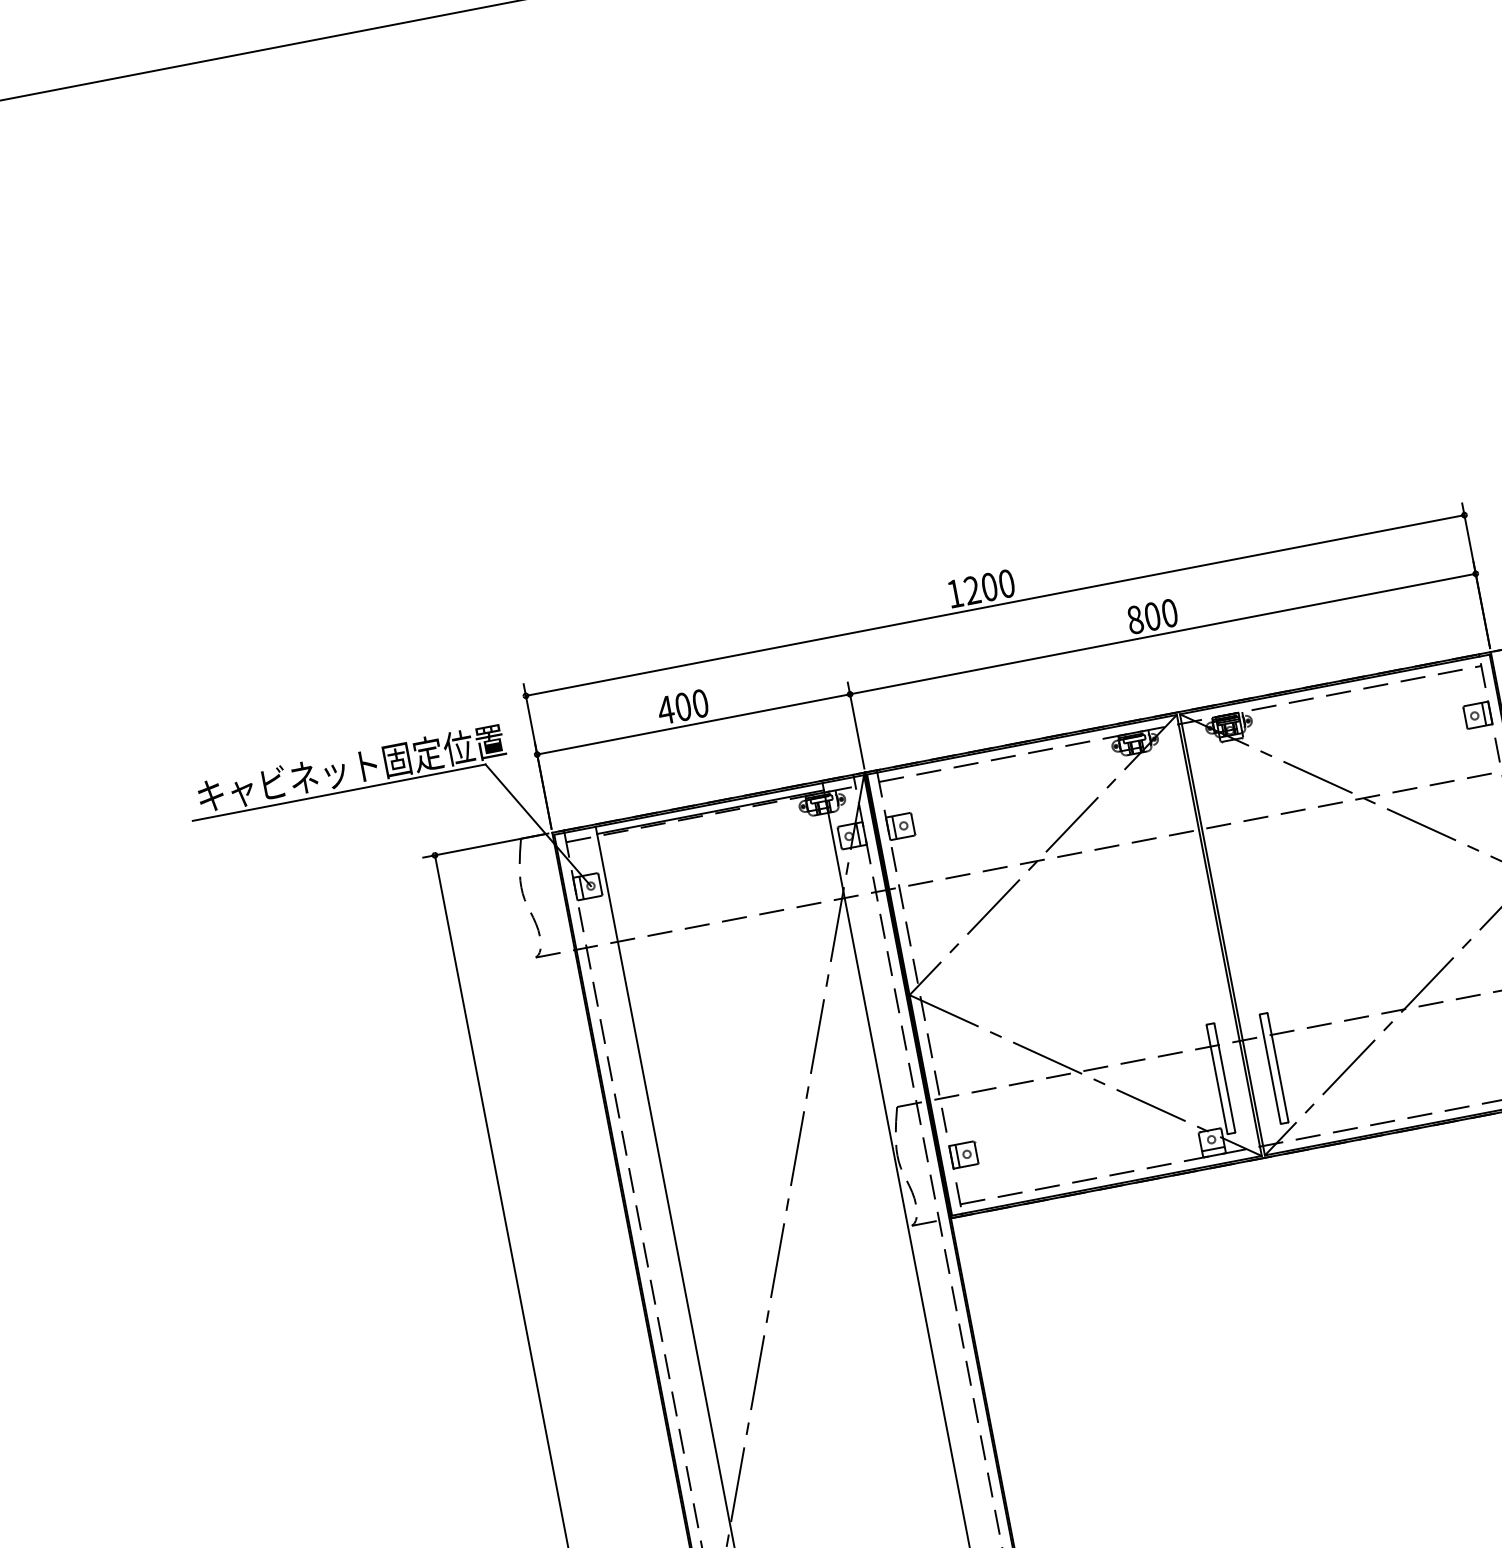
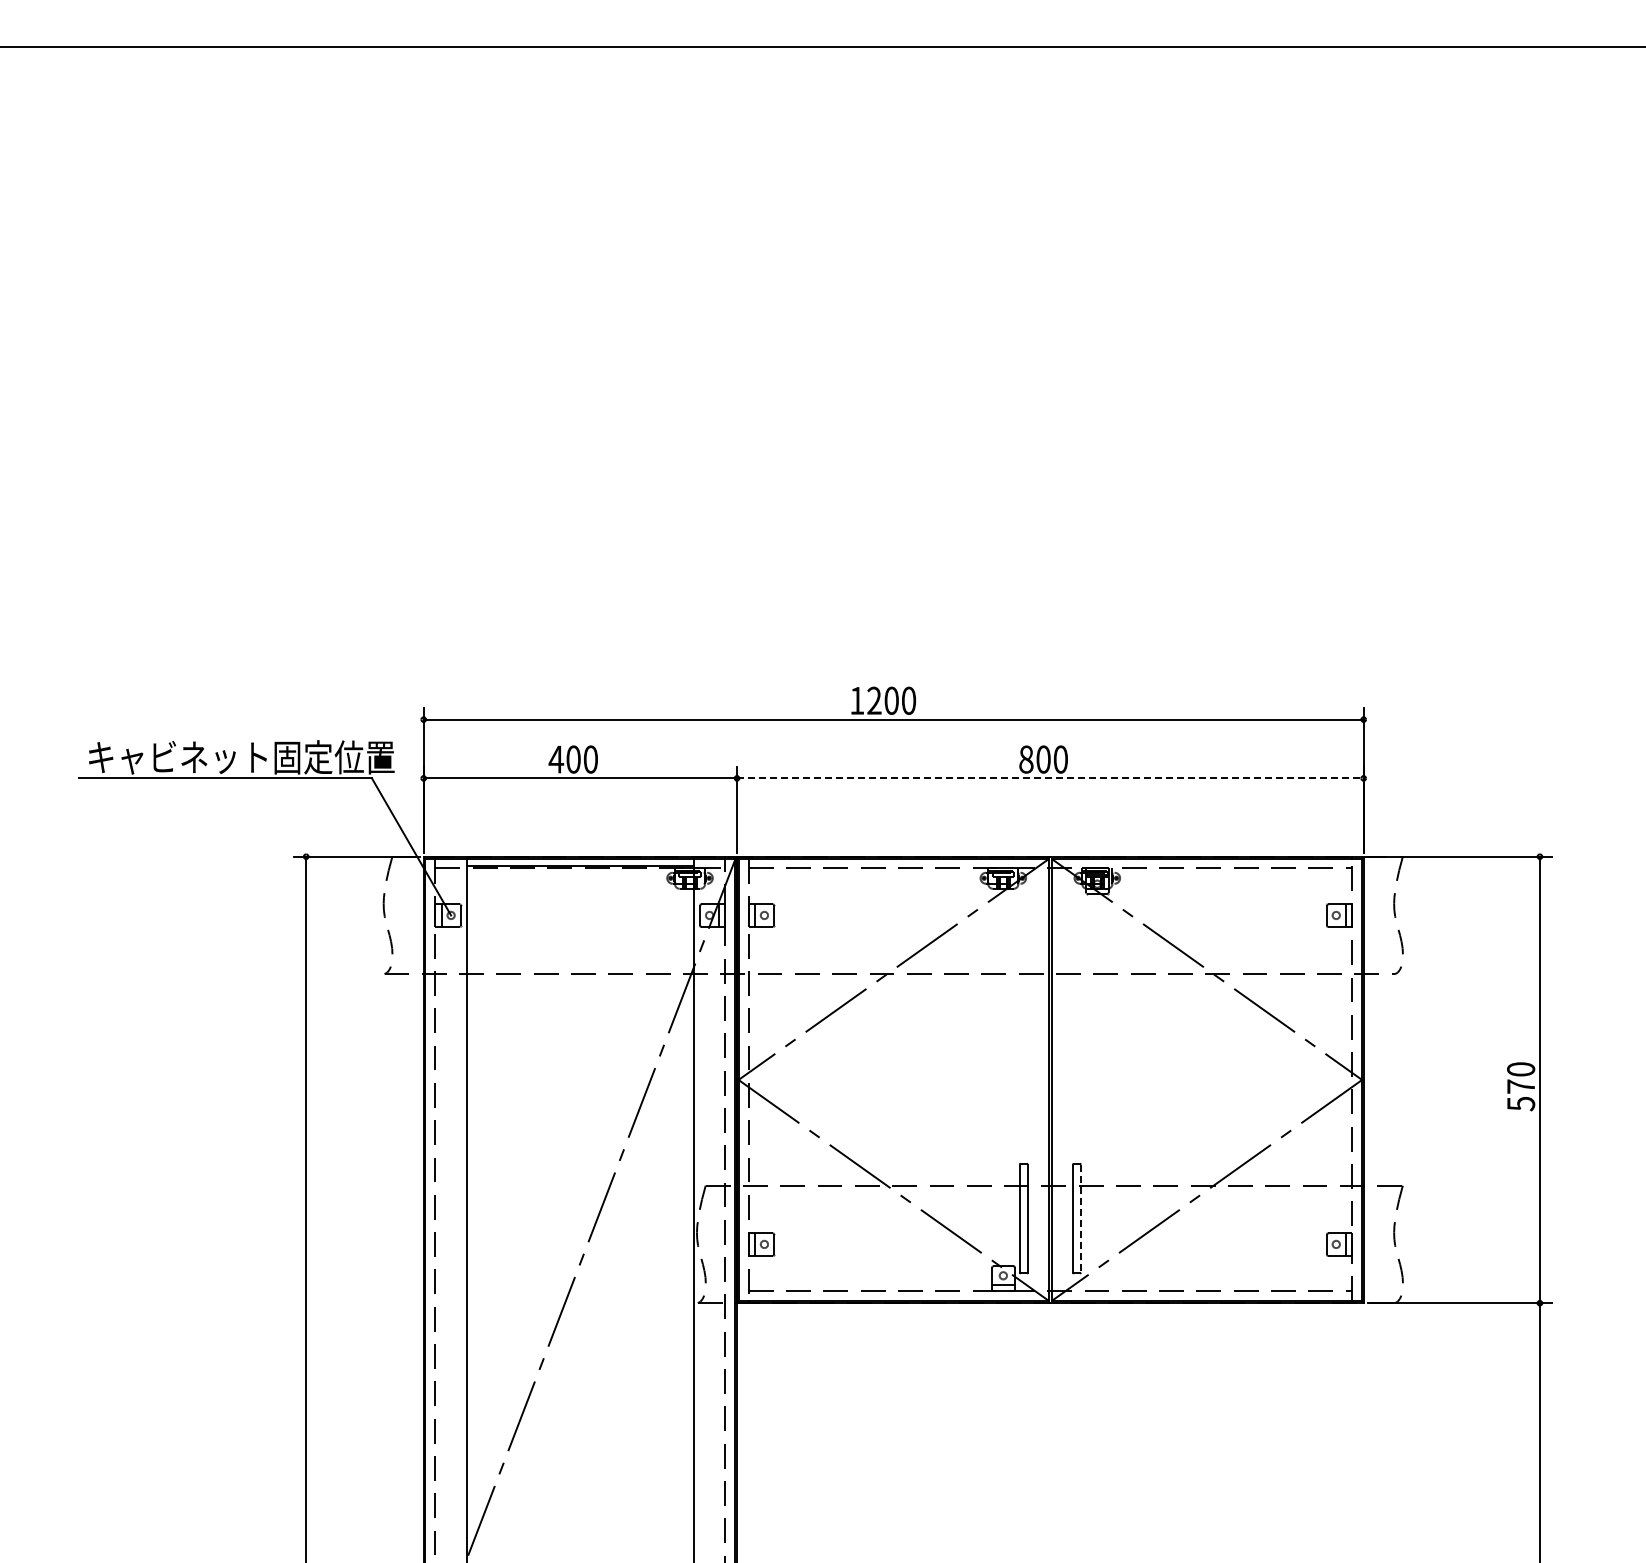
line: (1163, 634) -> (1050, 778), solid -> dashed
line: (1277, 1068) -> (1080, 1219), solid -> dashed

